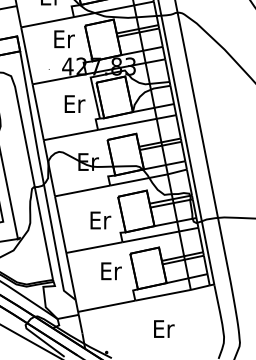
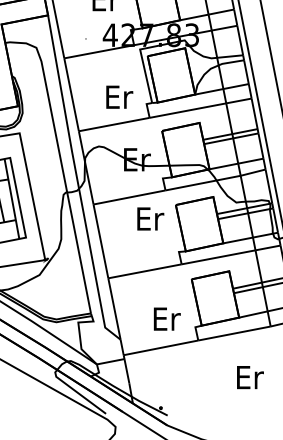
text: (74, 103) -> (118, 96), moved
text: (100, 220) -> (150, 219), moved
text: (111, 271) -> (167, 319), moved
text: (164, 328) -> (250, 376), moved

